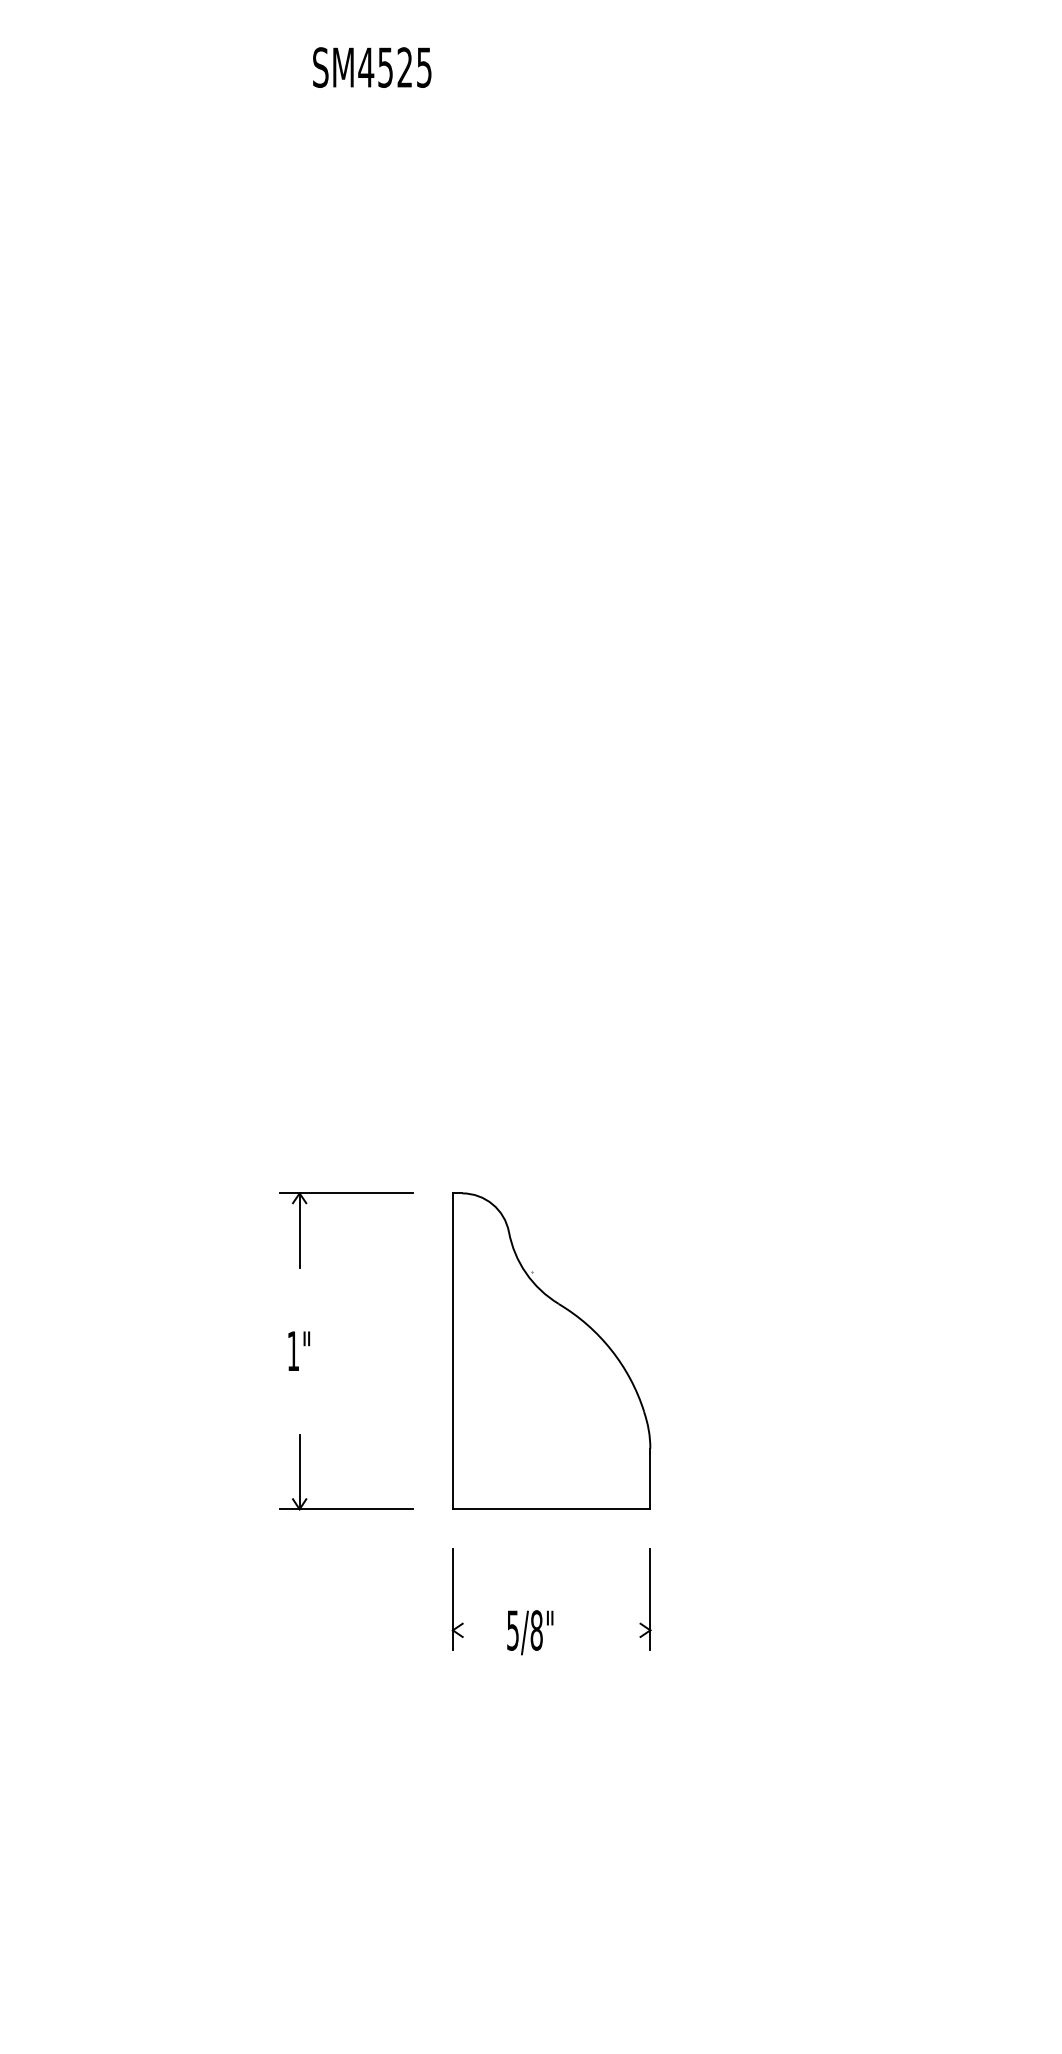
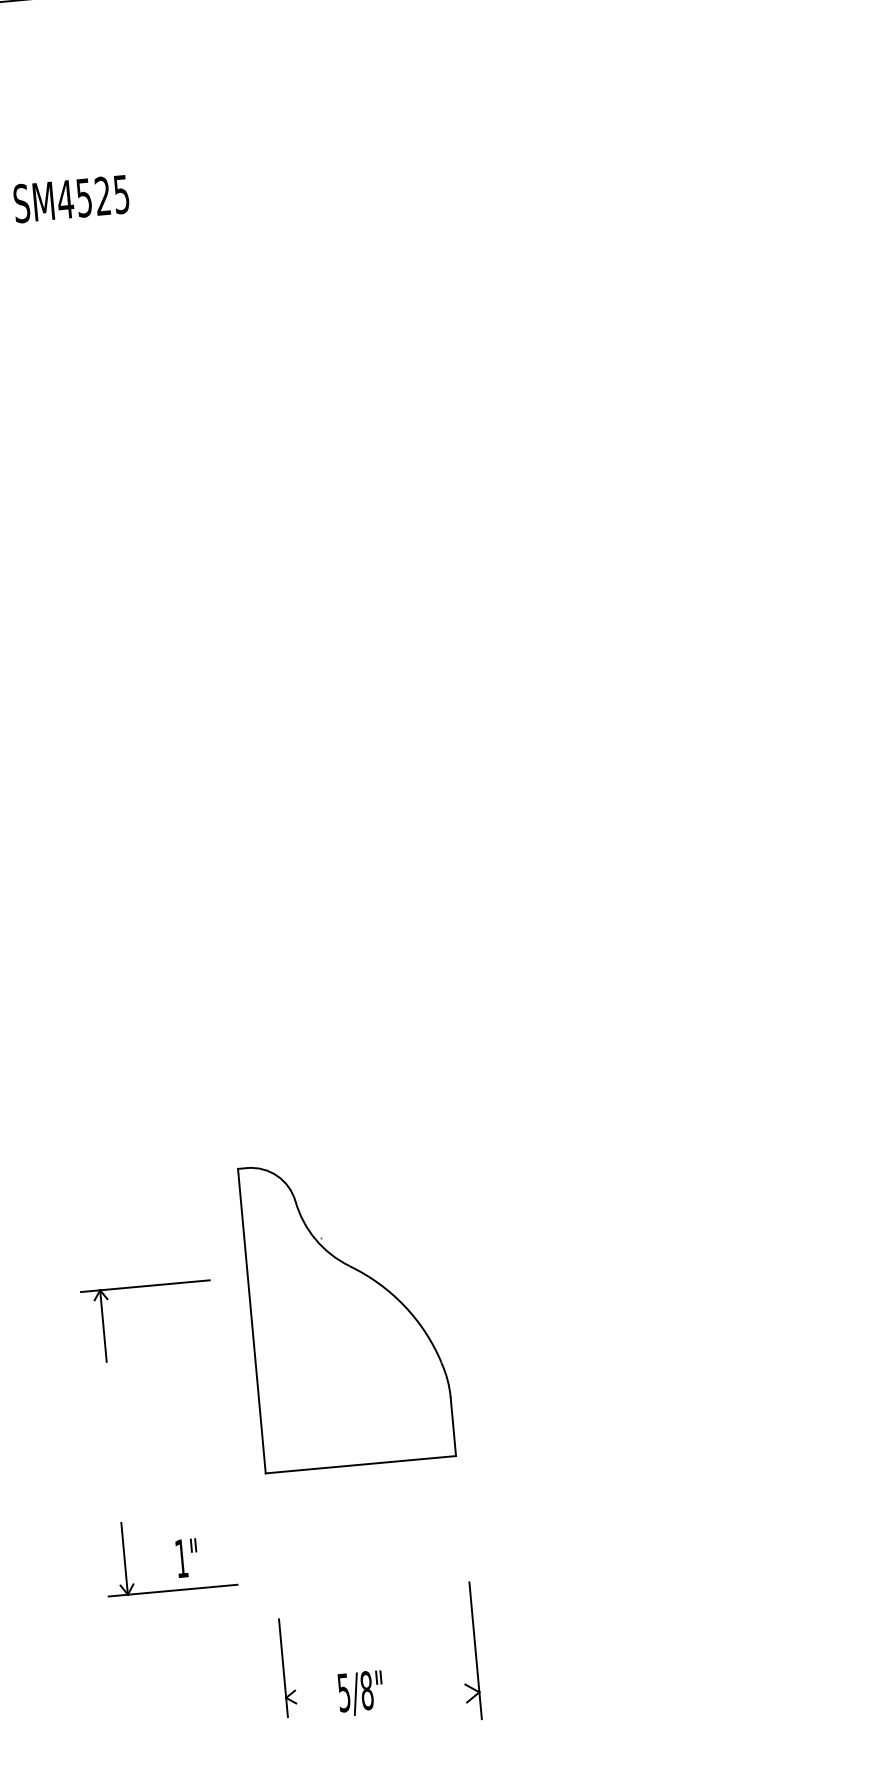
text: (298, 1350) -> (186, 1557), moved
part: (551, 1350) -> (346, 1311), moved
part: (645, 1599) -> (469, 1651), size x1.4

